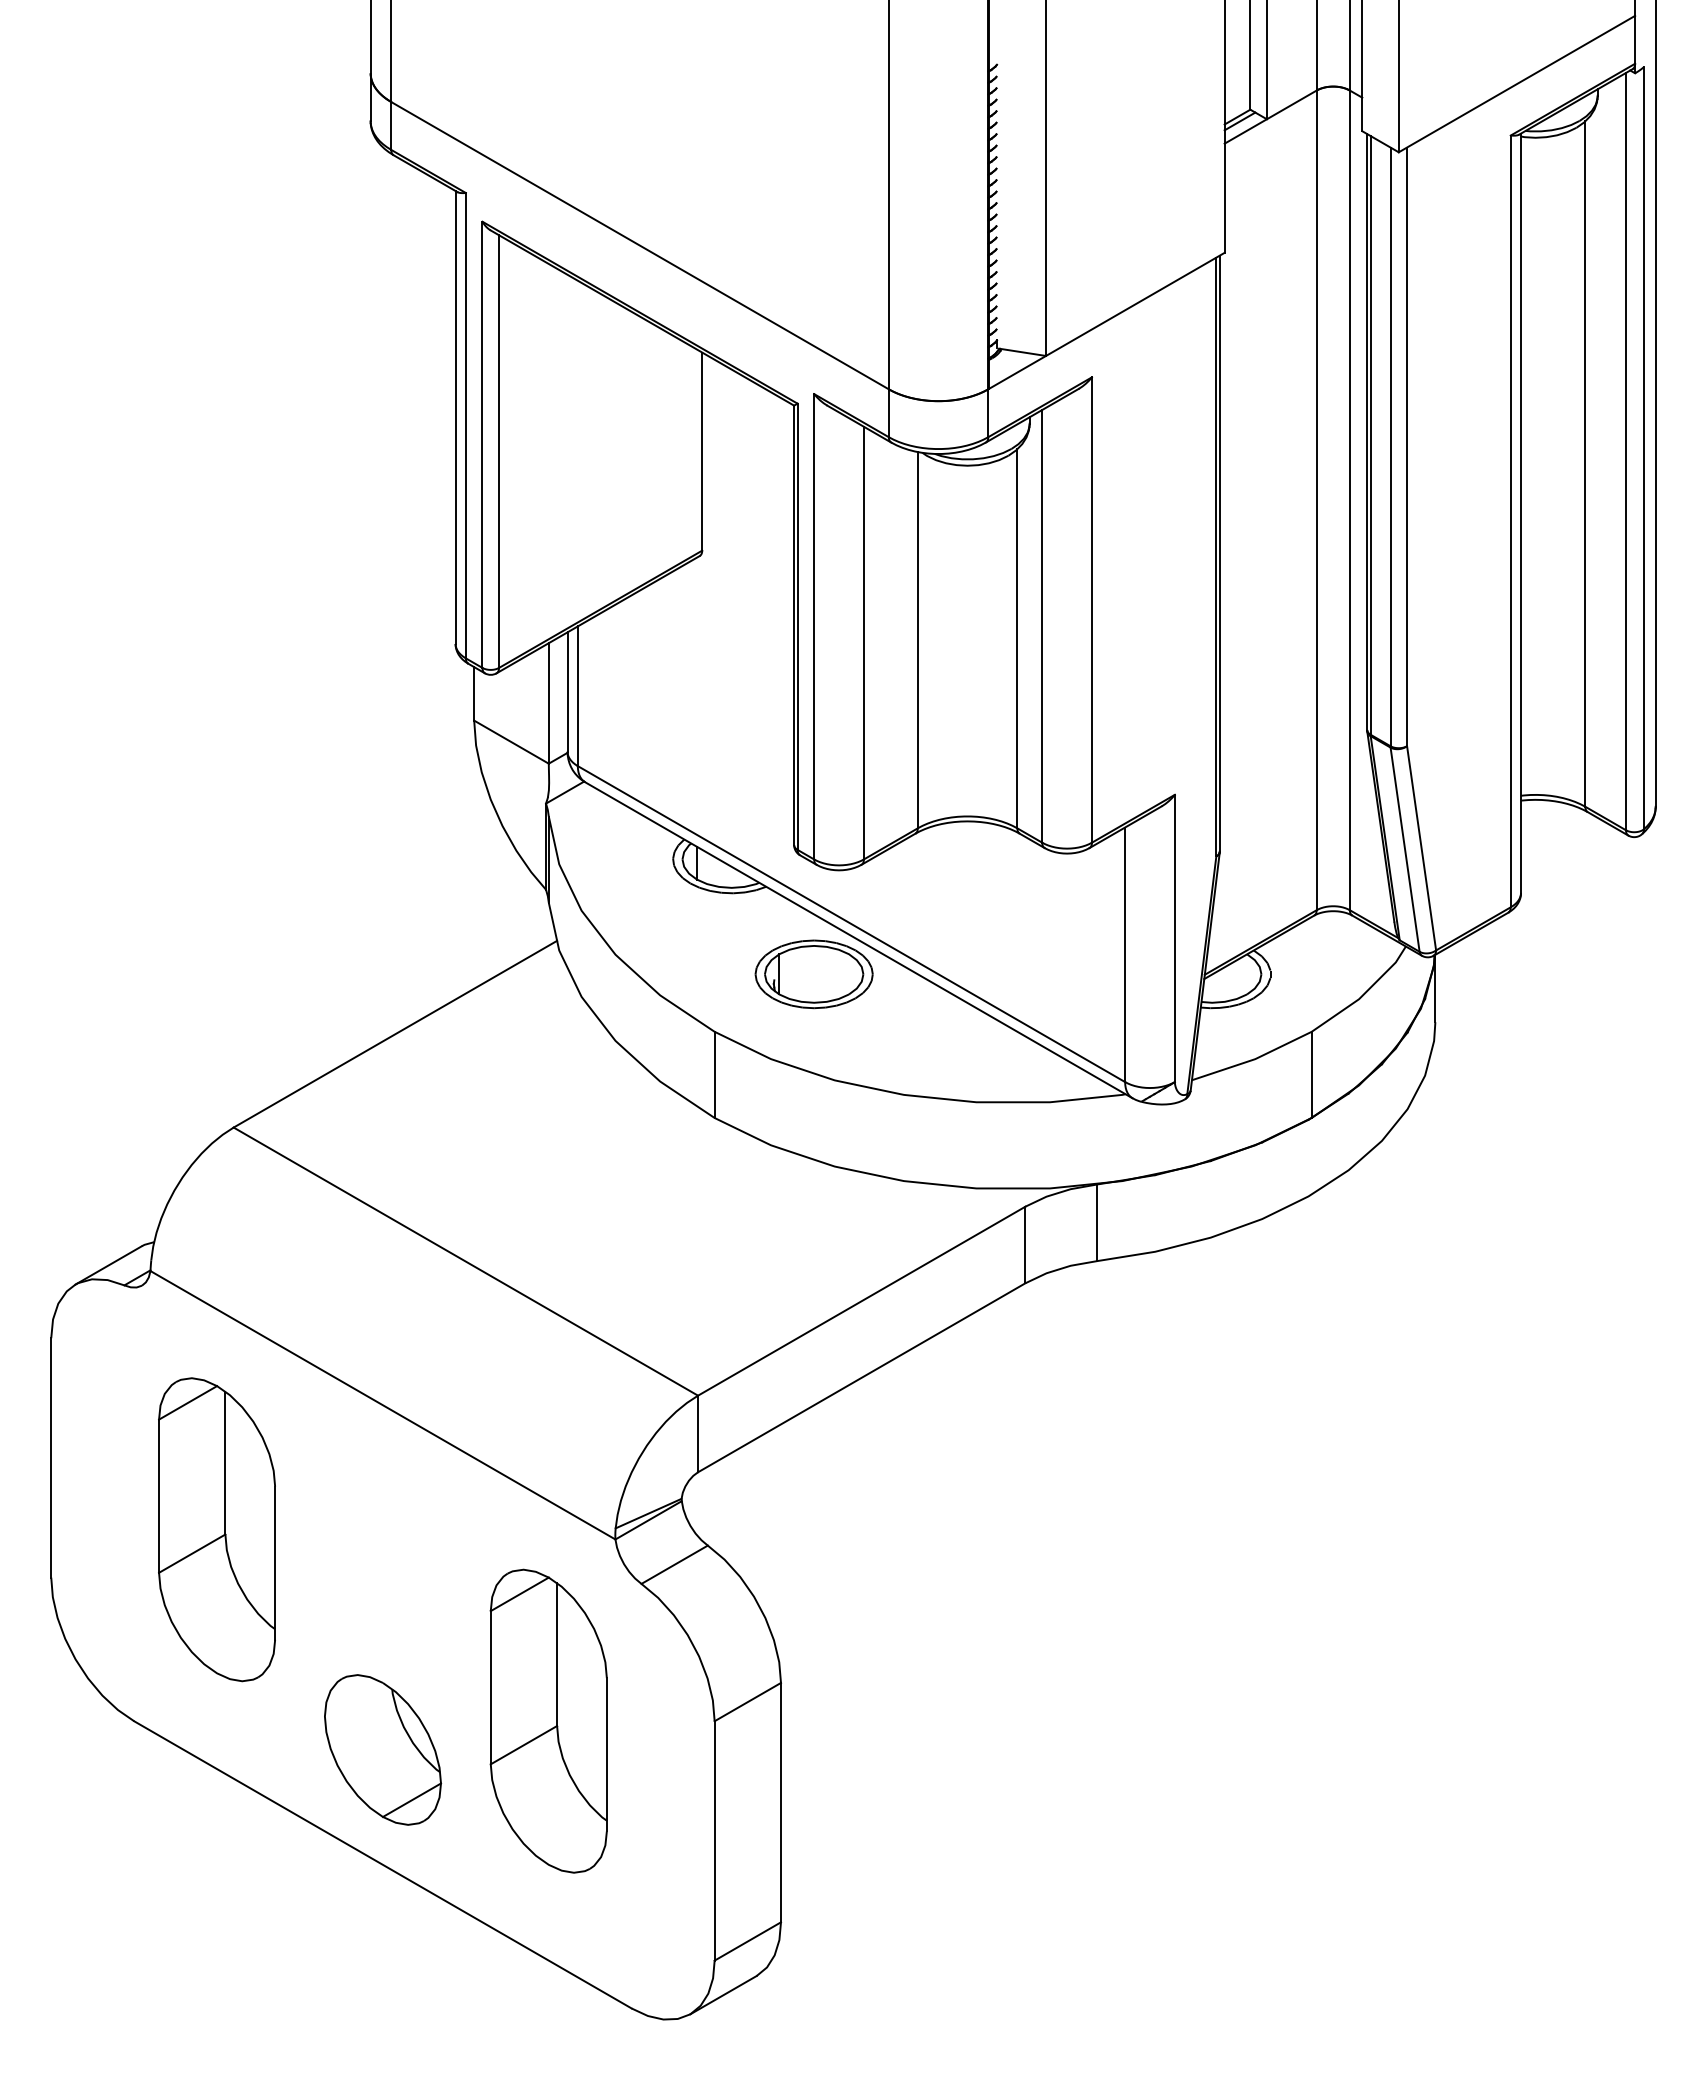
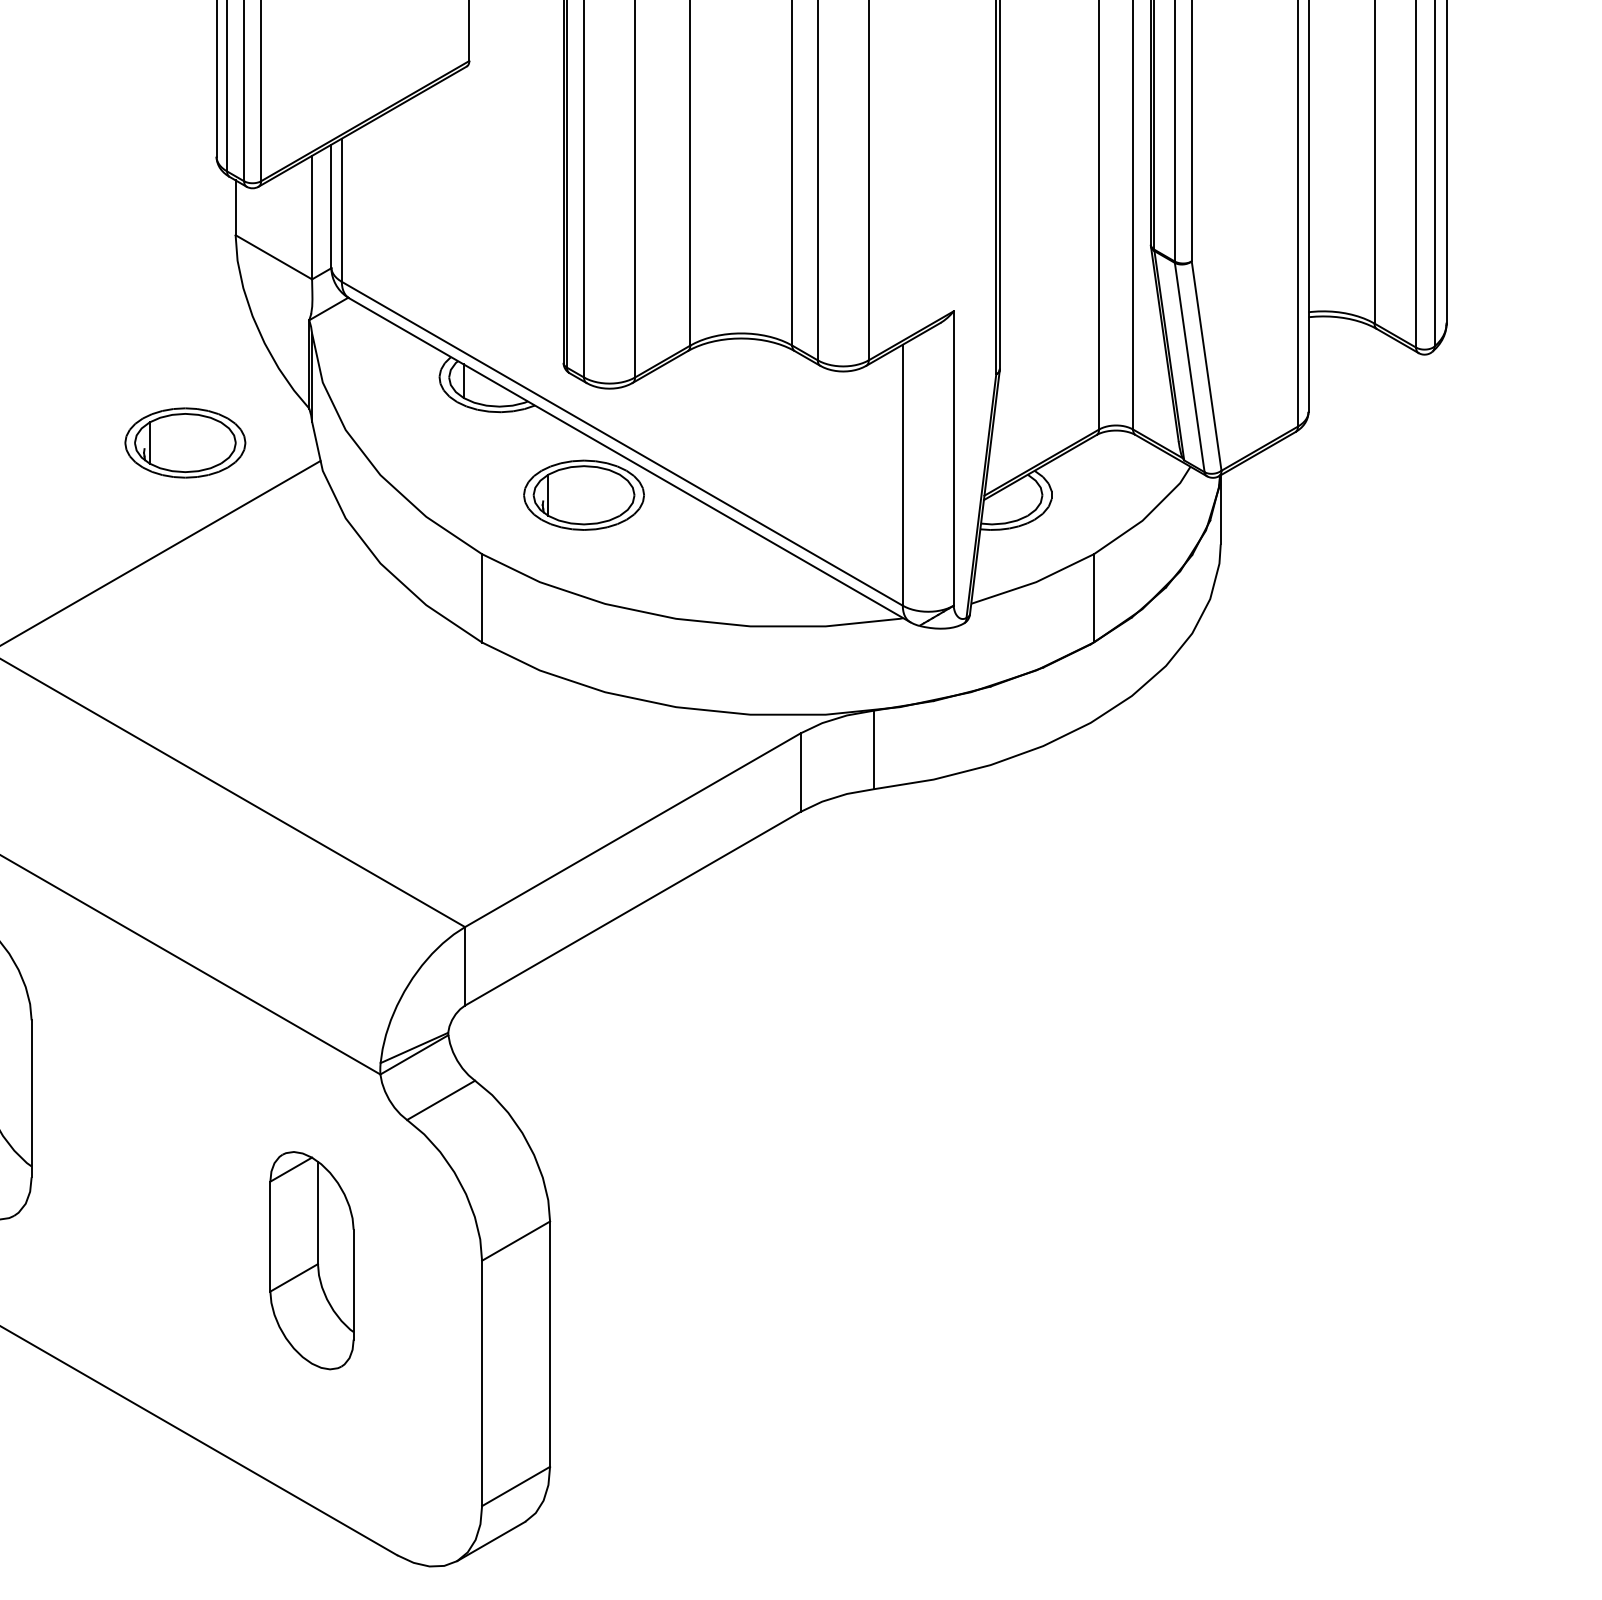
part: (424, 923) -> (184, 443), added
part: (548, 1720) -> (311, 1260), size x0.7
part: (383, 1749) -> (142, 1289), removed

